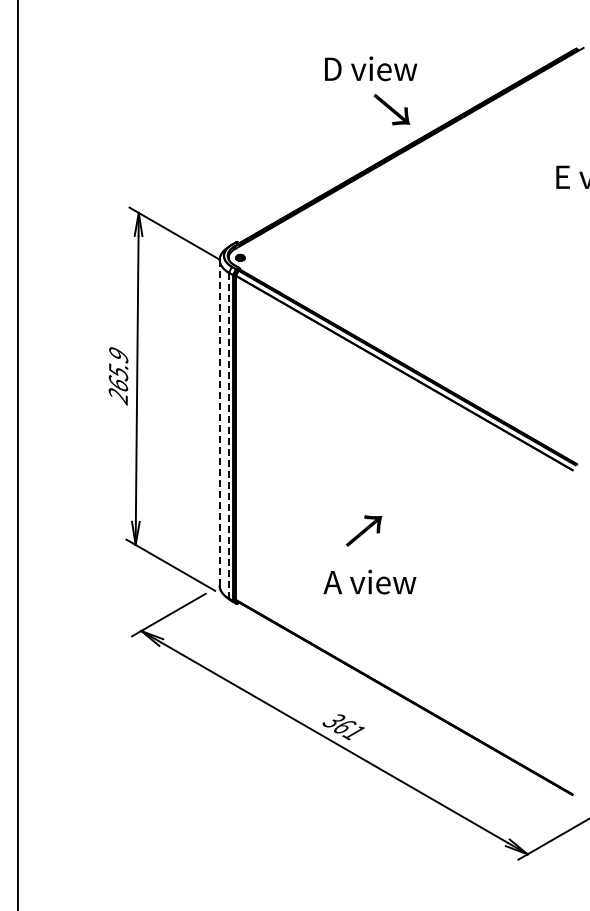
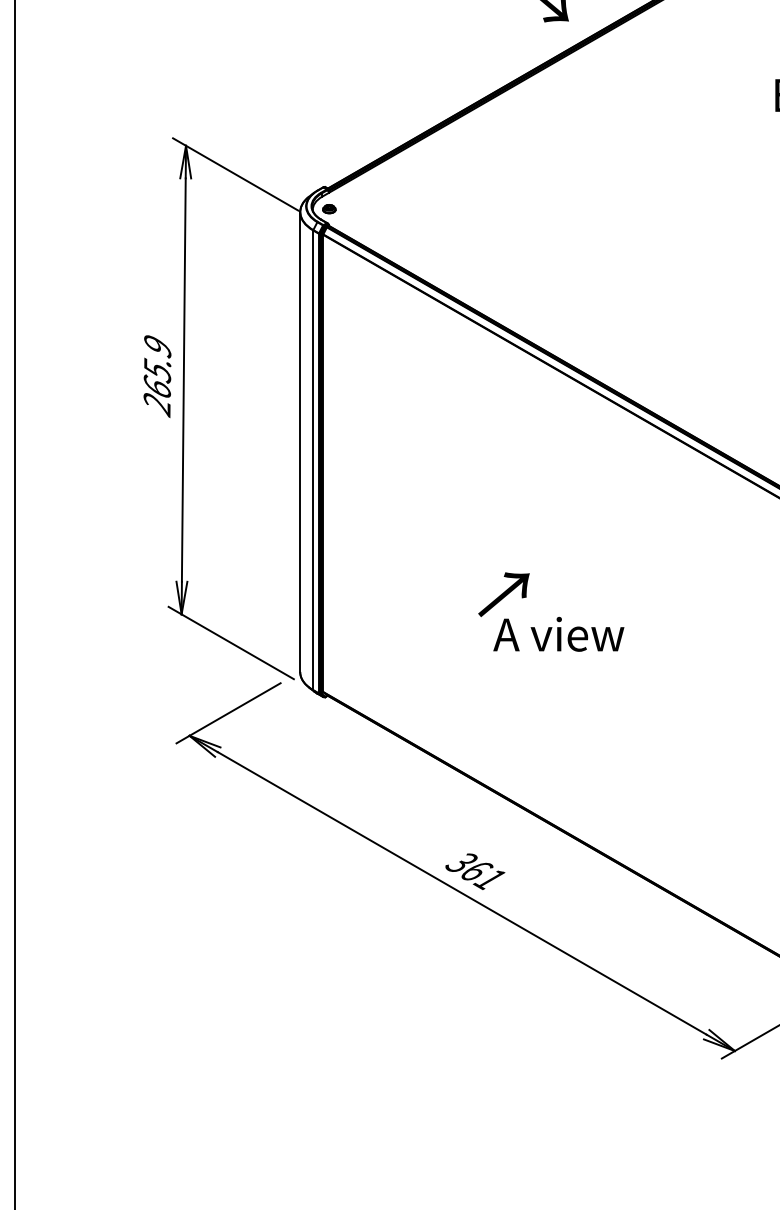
line: (219, 422) -> (299, 441), dashed -> solid
line: (228, 435) -> (312, 459), dashed -> solid
text: (369, 581) -> (558, 633), moved

